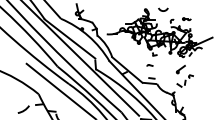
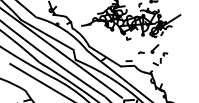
part: (149, 65) -> (140, 52), moved

